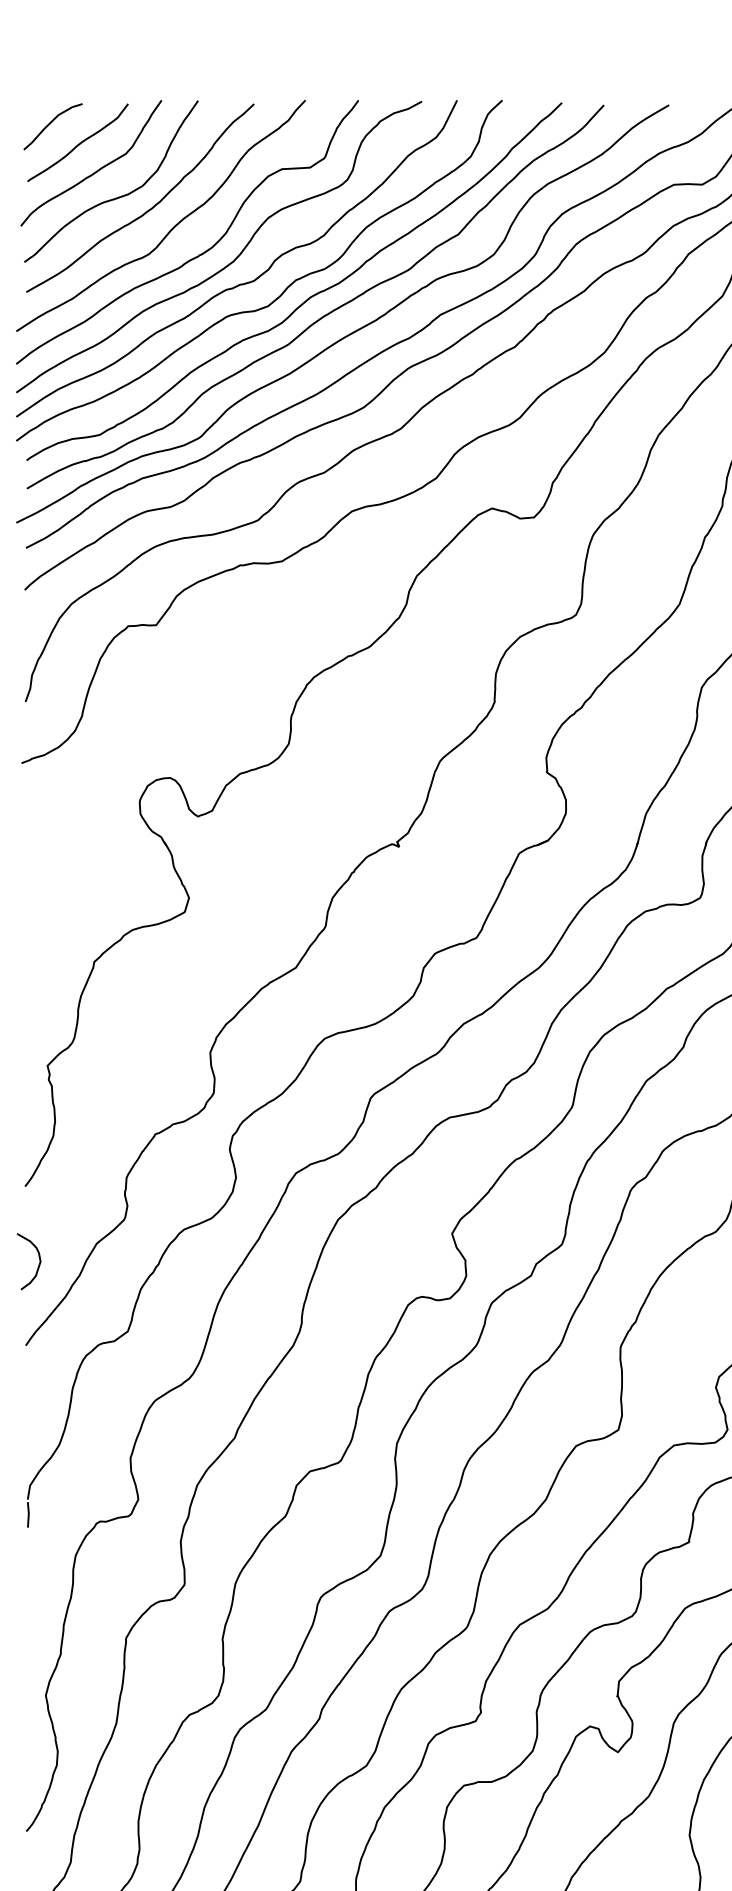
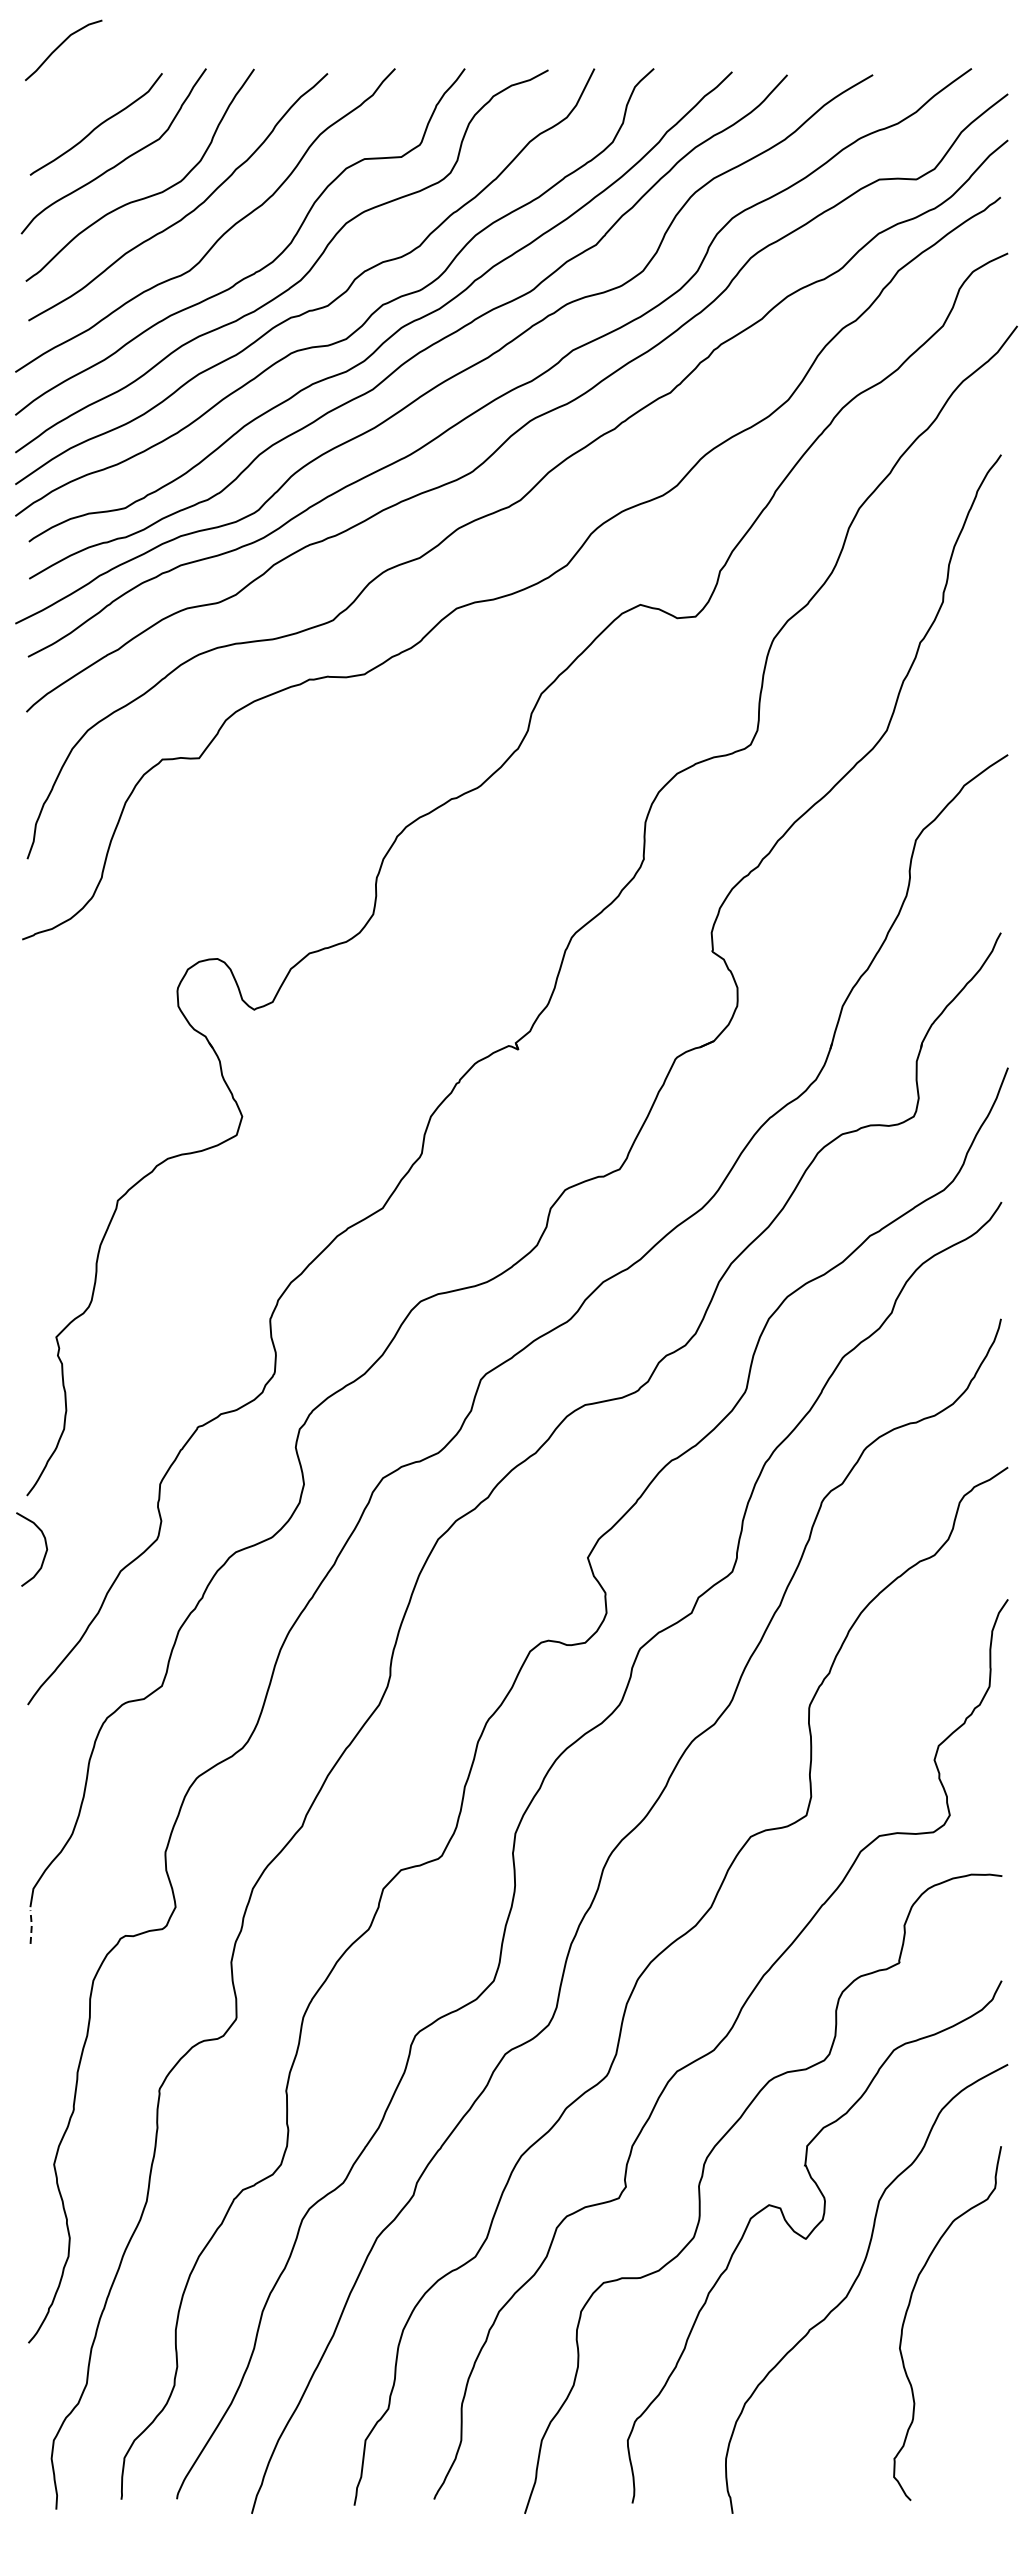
curve: (50, 123) -> (60, 46), moved
curve: (38, 1265) -> (44, 1554), moved
line: (28, 1514) -> (31, 1926), solid -> dashed

